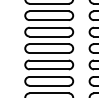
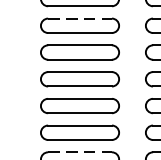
line: (49, 11) -> (80, 18), solid -> dashed
line: (49, 93) -> (80, 152), solid -> dashed

